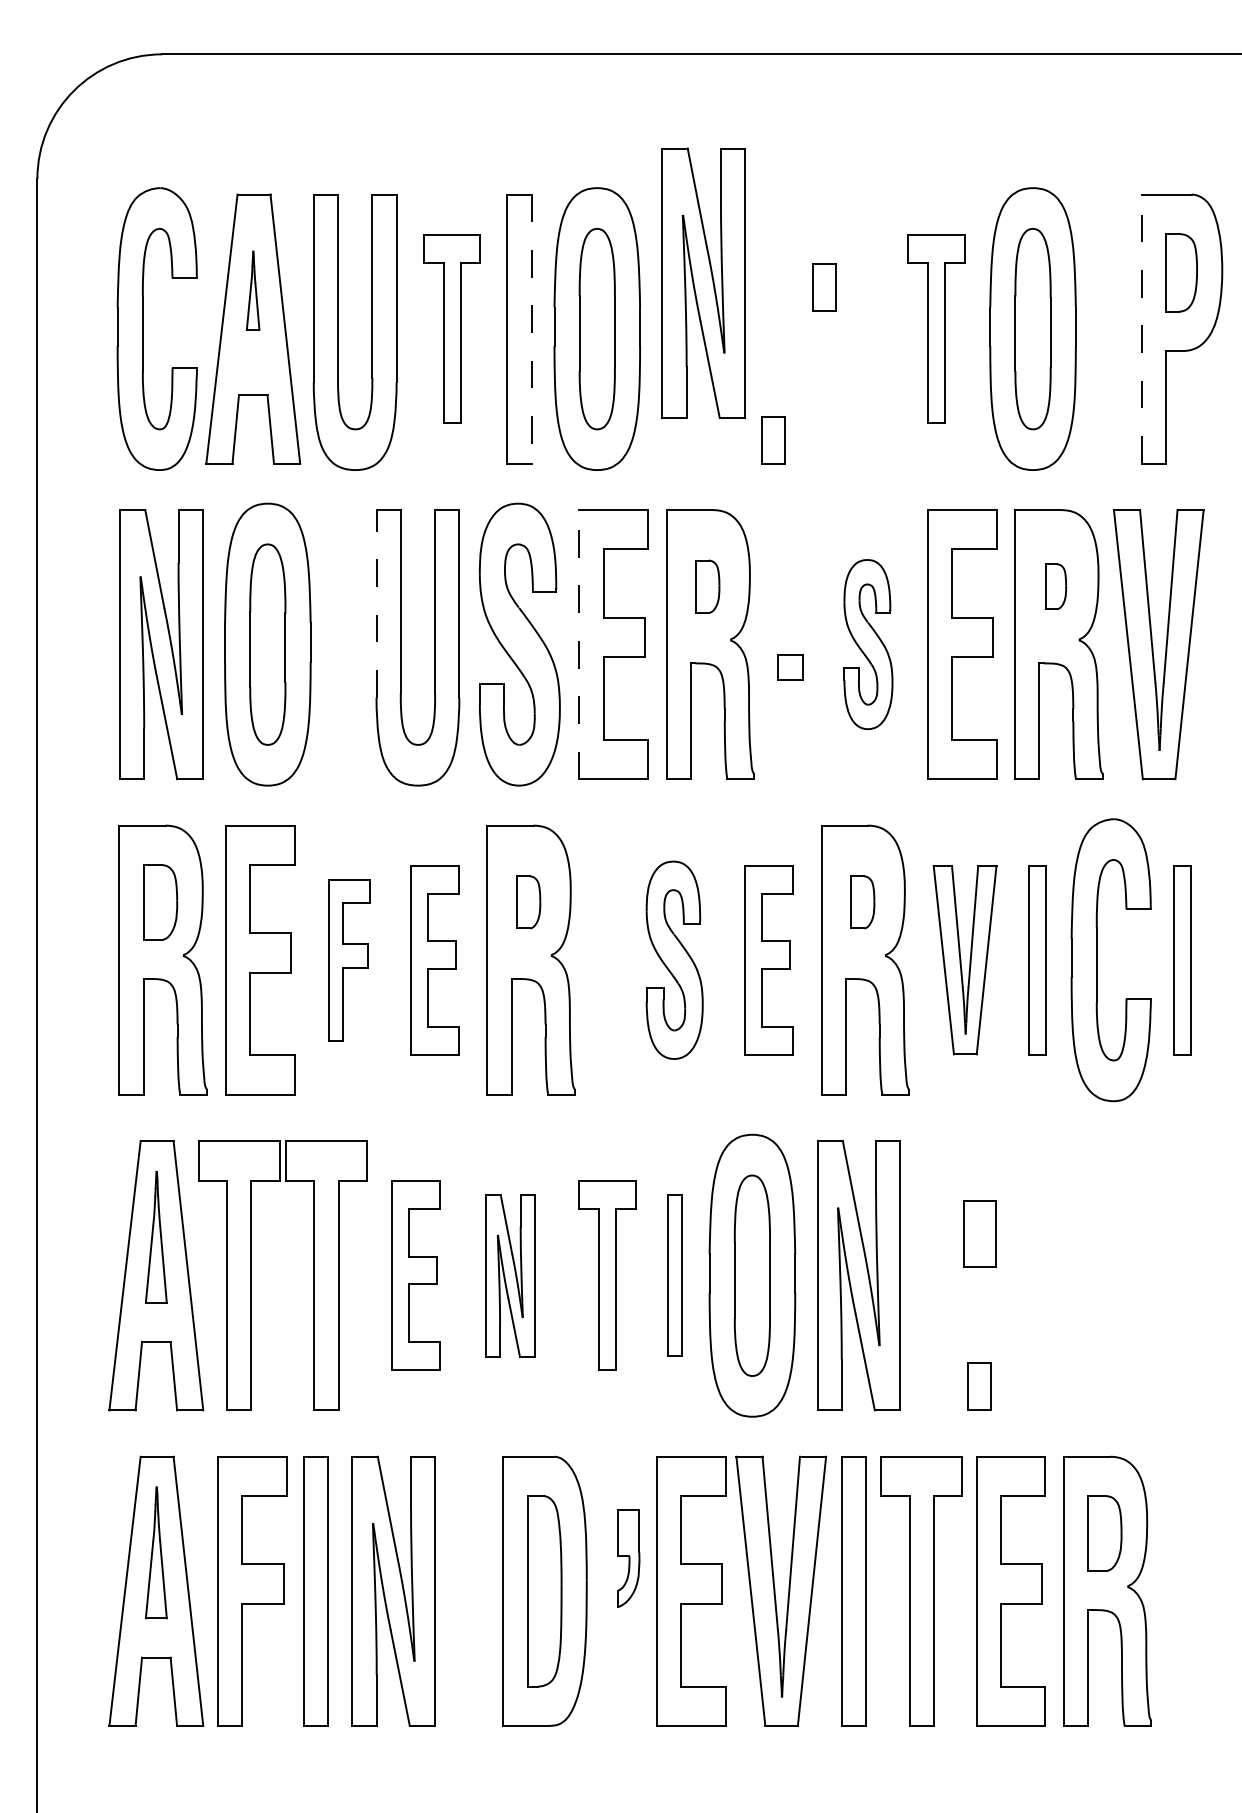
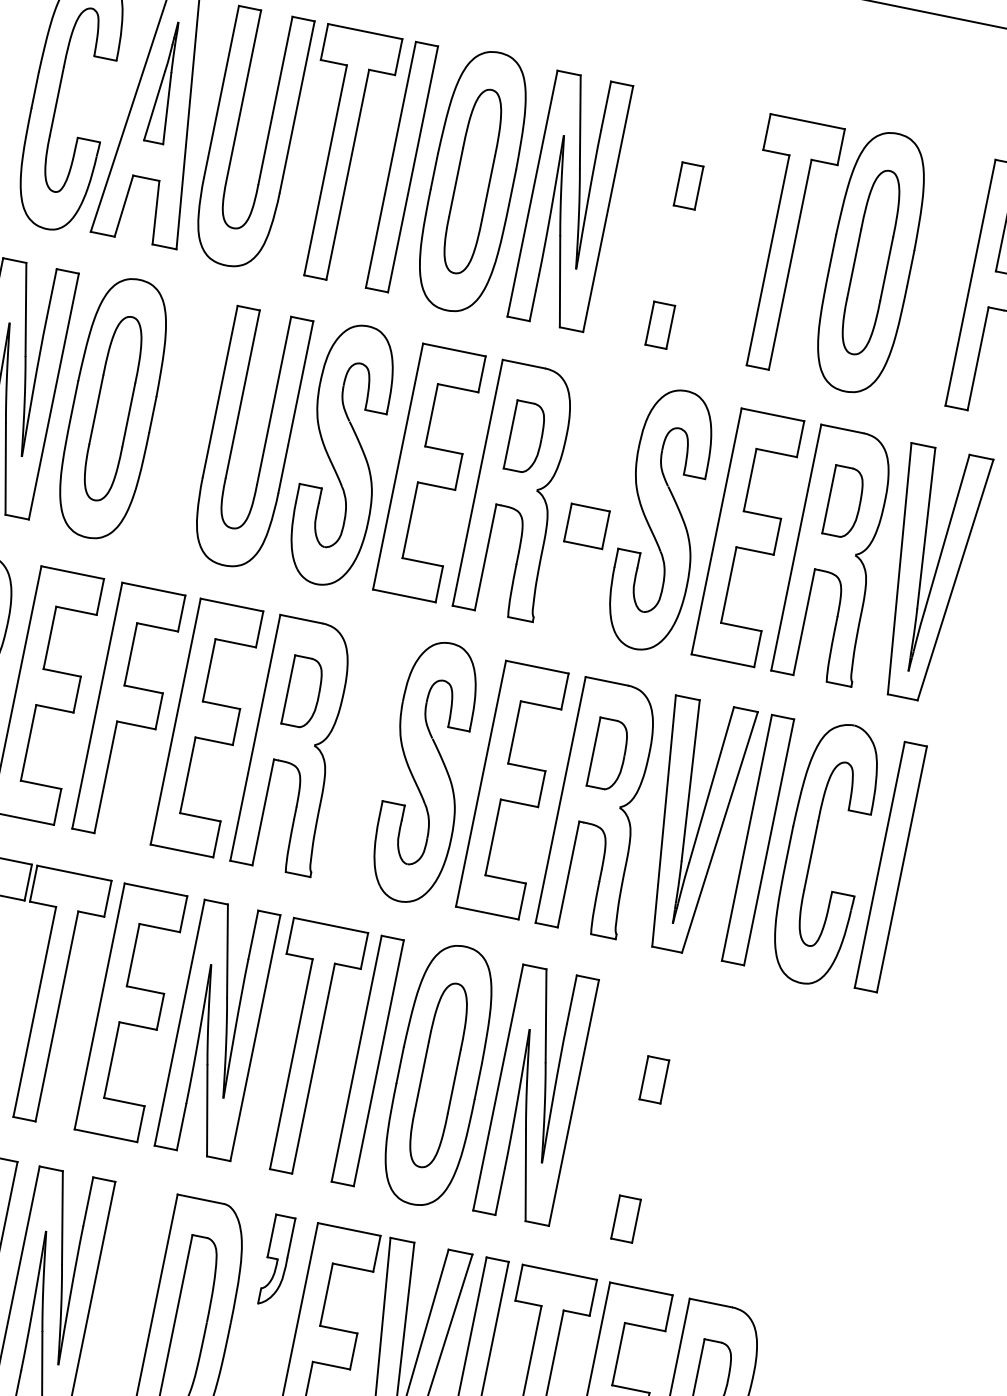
part: (703, 282) -> (570, 200), moved
part: (252, 290) -> (165, 82), size x1.67
part: (451, 329) -> (339, 154), size x1.43
line: (531, 329) -> (412, 169), dashed -> solid
part: (936, 329) -> (782, 244), size x1.43
line: (1141, 329) -> (970, 283), dashed -> solid
part: (773, 440) -> (659, 325), moved
part: (707, 586) -> (525, 437), size x1.43
part: (1055, 586) -> (843, 501), size x1.67
line: (376, 603) -> (220, 391), dashed -> solid
line: (579, 644) -> (398, 466), dashed -> solid
part: (868, 644) -> (662, 520), size x1.67
part: (790, 667) -> (586, 526), size x1.67
part: (528, 902) -> (303, 692), size x1.43
part: (862, 902) -> (608, 754), size x1.43
part: (964, 959) -> (691, 825), size x1.43
part: (349, 960) -> (129, 712), size x1.67
part: (434, 960) -> (206, 728), size x1.43
part: (674, 960) -> (426, 772), size x1.43
part: (768, 960) -> (512, 790), size x1.43
part: (1037, 960) -> (757, 840), size x1.43
part: (1182, 960) -> (890, 867), size x1.43
part: (979, 1234) -> (653, 1079), size x0.71
part: (415, 1275) -> (130, 1012), size x1.43
part: (510, 1275) -> (217, 1030), size x1.67
part: (607, 1275) -> (306, 1048), size x1.43
part: (674, 1275) -> (367, 1060), size x1.67
part: (628, 1558) -> (276, 1261), moved

